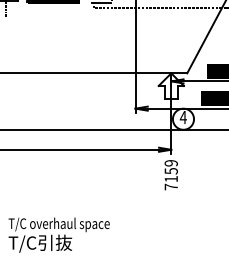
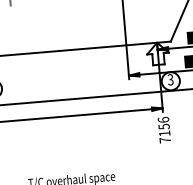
text: (182, 117) -> (169, 79), 4 -> 3
text: (170, 163) -> (162, 120), 7159 -> 7156

